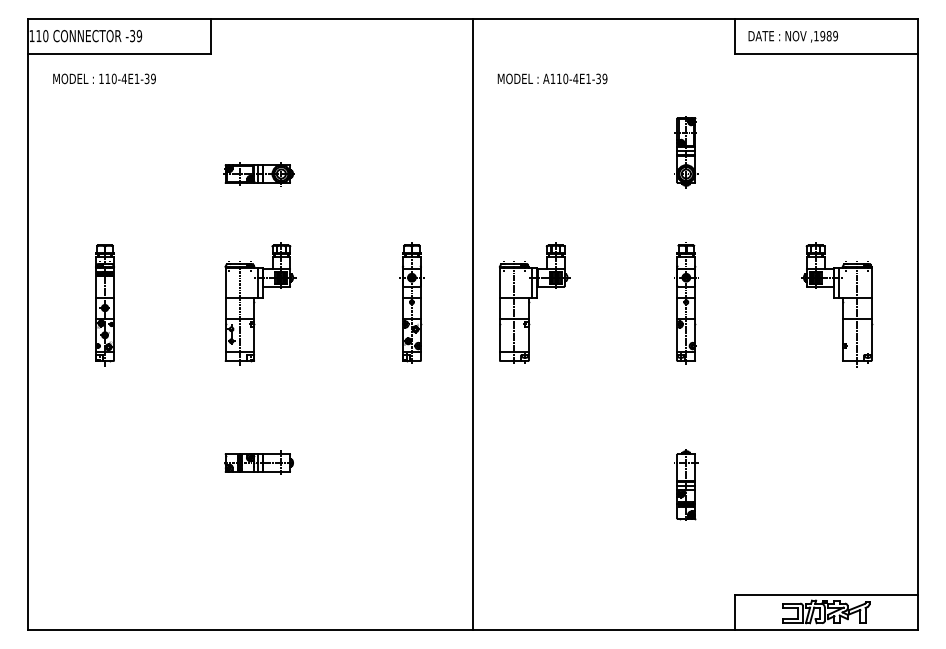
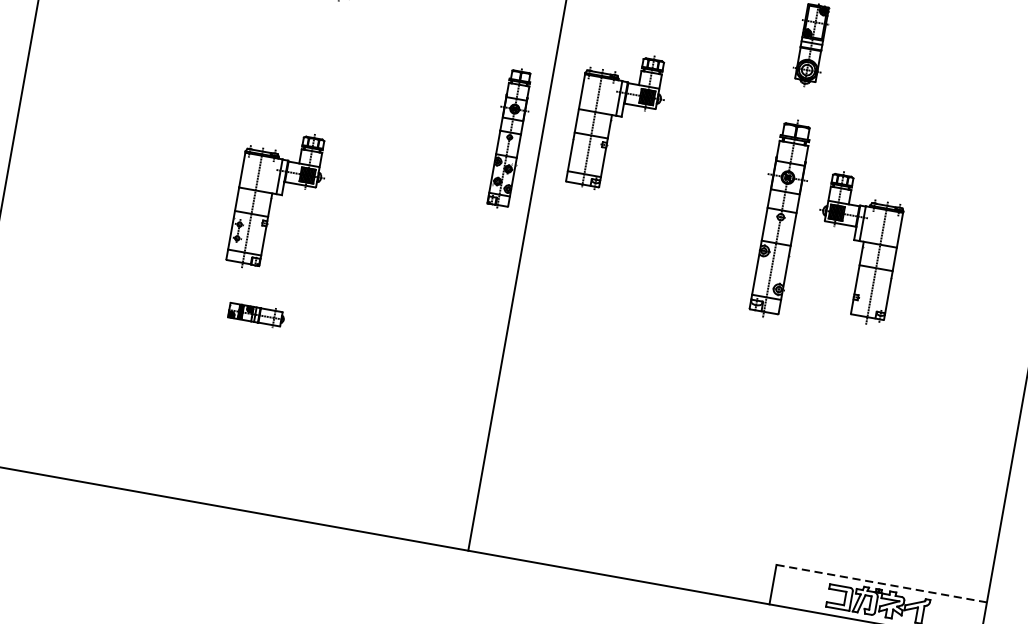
part: (411, 302) -> (509, 137), moved
part: (534, 302) -> (617, 121), moved
part: (260, 303) -> (278, 200), moved
part: (686, 303) -> (780, 219), size x1.4
part: (837, 304) -> (856, 248), moved
part: (104, 305) -> (110, 102), removed
part: (258, 462) -> (255, 314), size x0.7
part: (686, 484) -> (743, 427), removed
line: (826, 595) -> (882, 583), solid -> dashed

